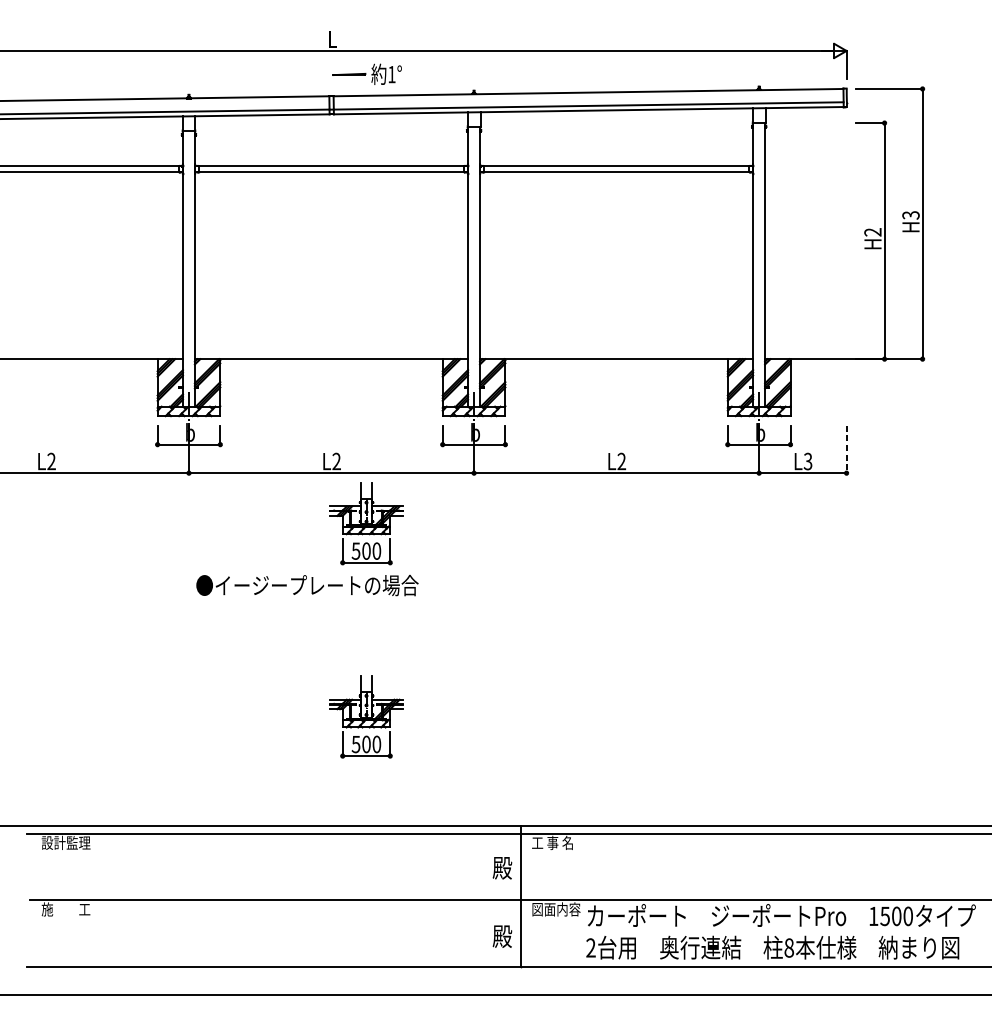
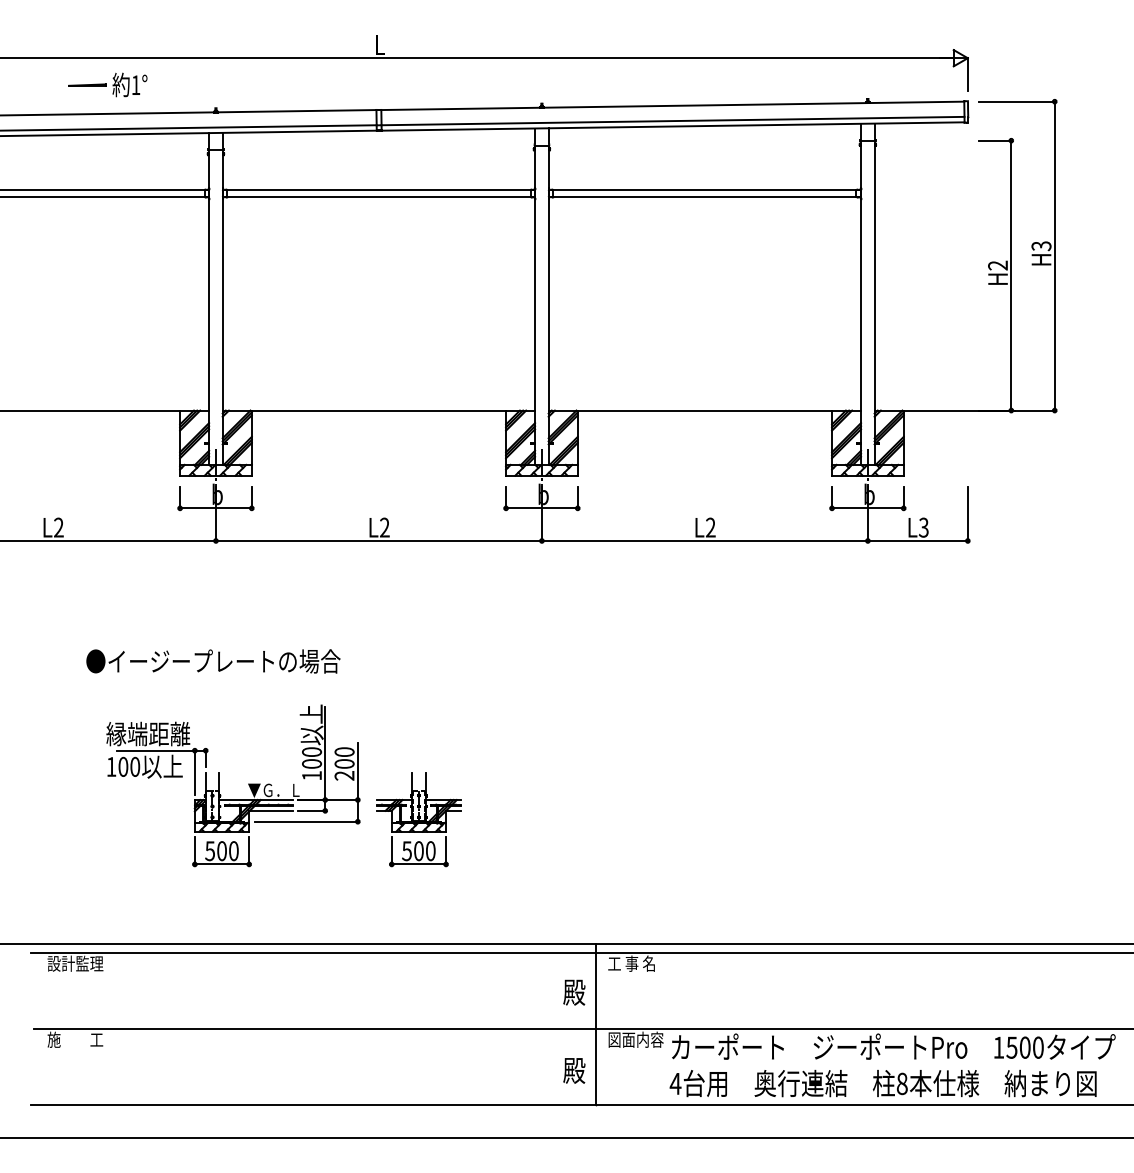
part: (366, 73) -> (107, 84), moved
line: (846, 450) -> (967, 514), dashed -> solid
part: (366, 523) -> (418, 598), removed
text: (307, 585) -> (213, 661), moved
part: (192, 687) -> (219, 785), added
text: (590, 947) -> (675, 1083), 2 -> 4

